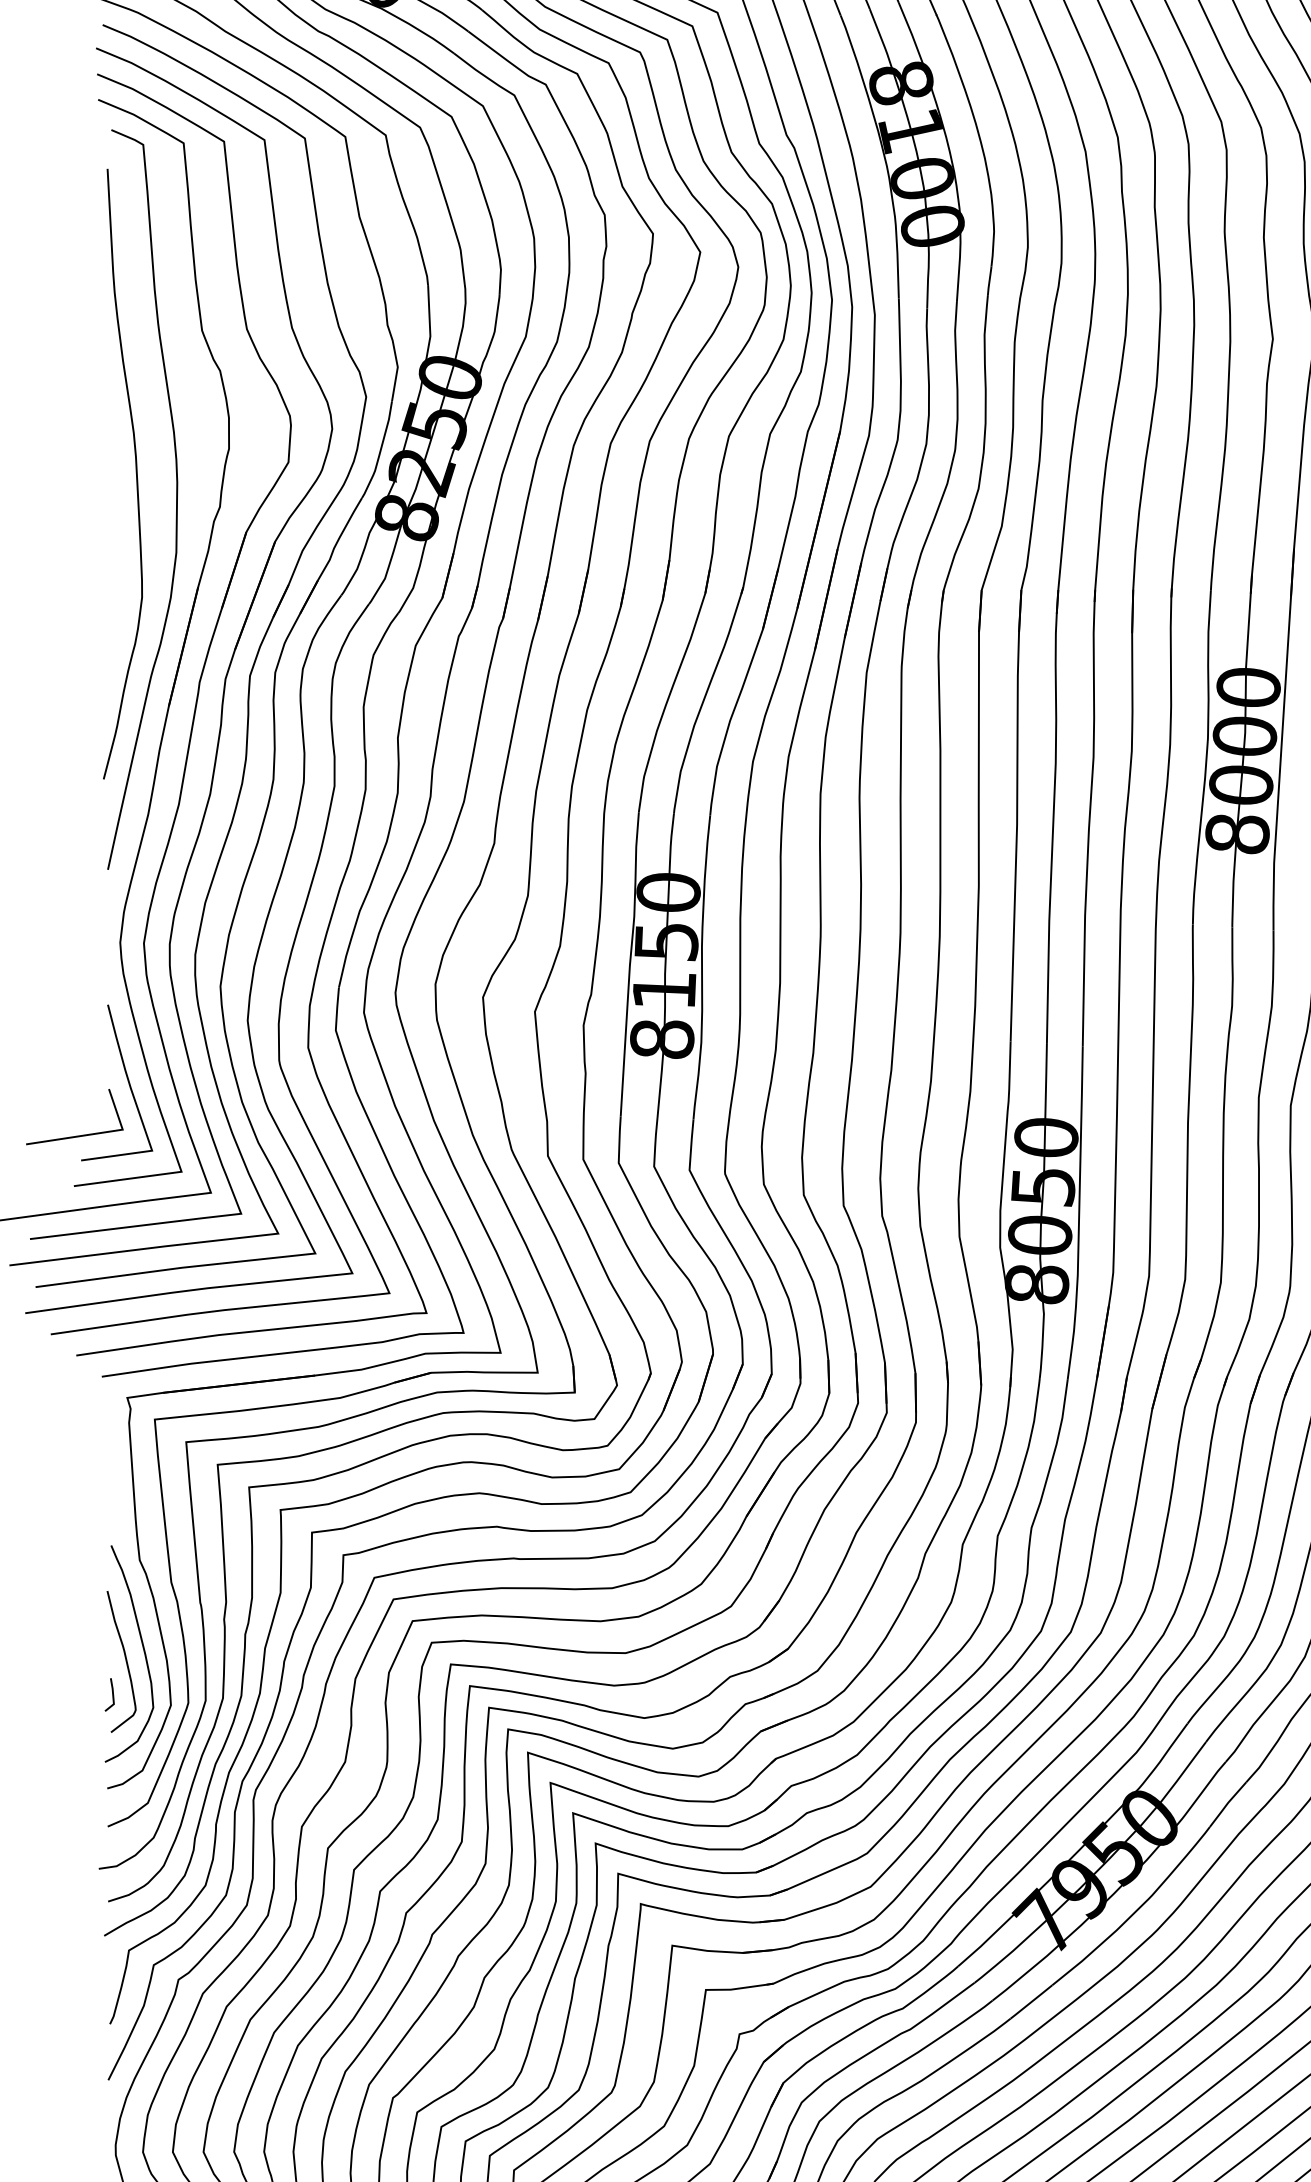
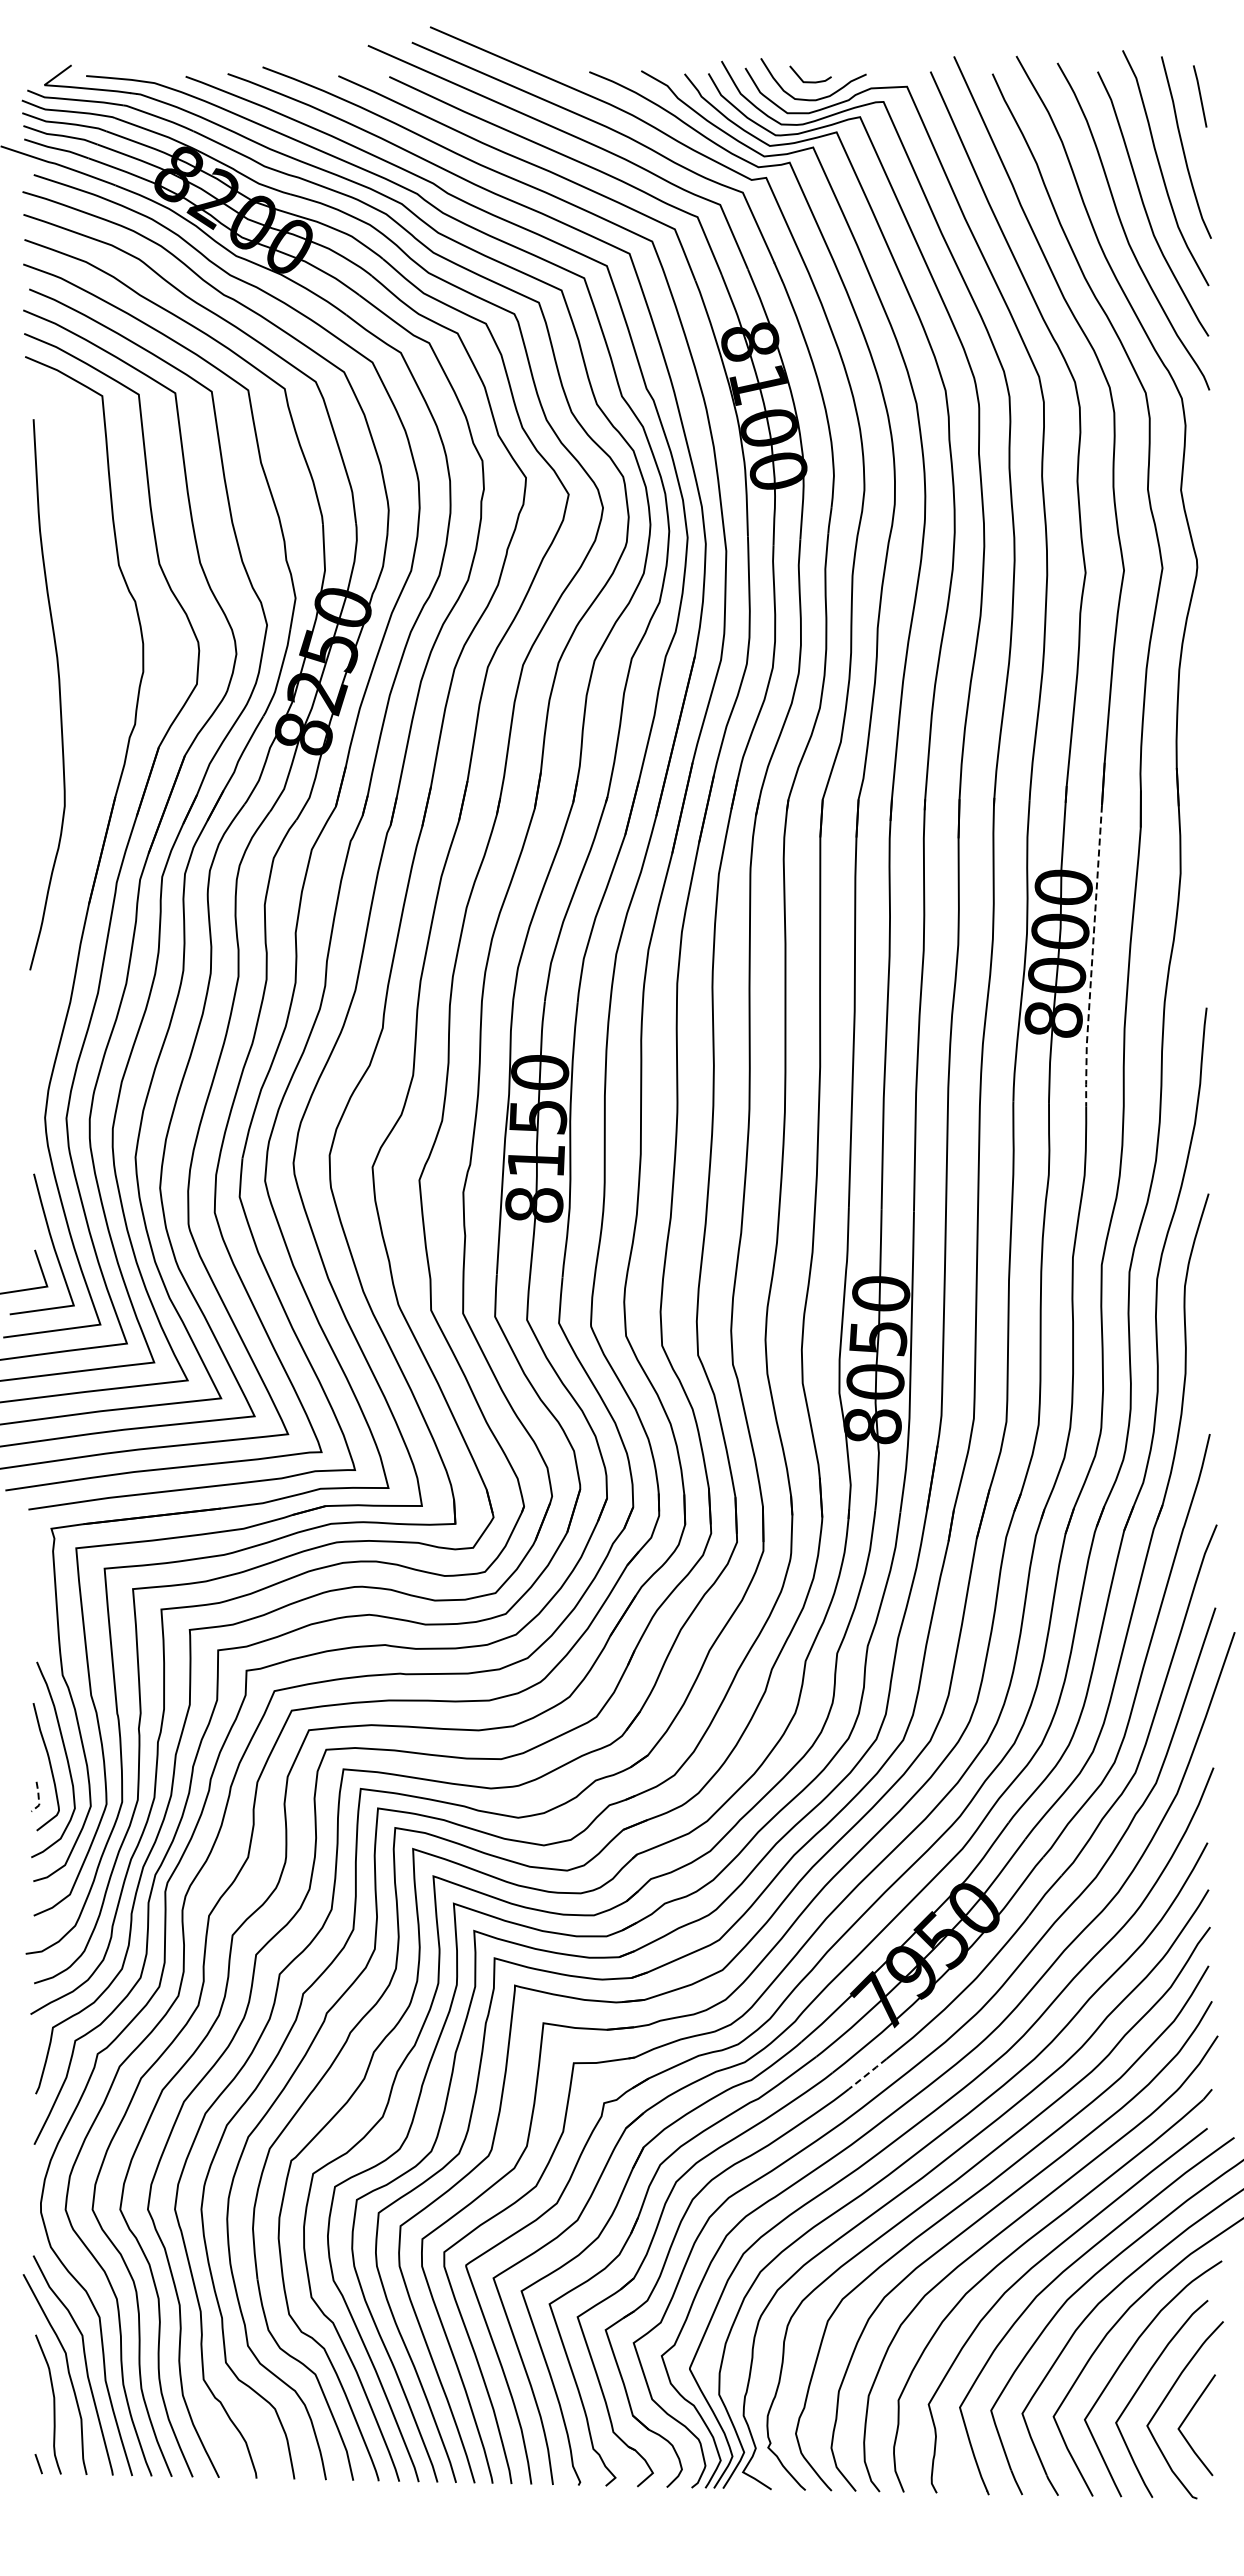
curve: (176, 499) -> (95, 717), removed
line: (1280, 766) -> (1092, 958), solid -> dashed
line: (112, 1697) -> (38, 1799), solid -> dashed
line: (1031, 2001) -> (867, 2073), solid -> dashed

